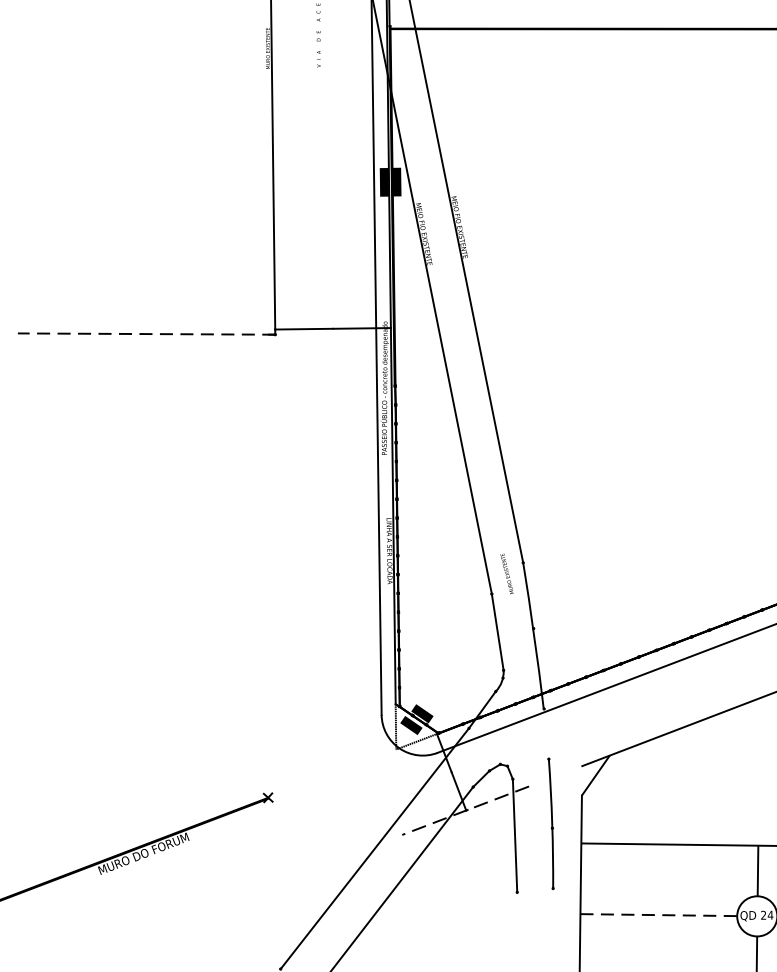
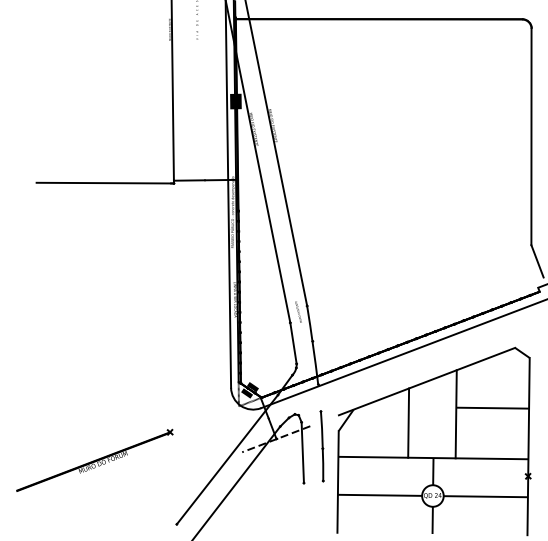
line: (146, 334) -> (104, 183), dashed -> solid
line: (711, 779) -> (408, 422), added
line: (659, 915) -> (380, 495), dashed -> solid

